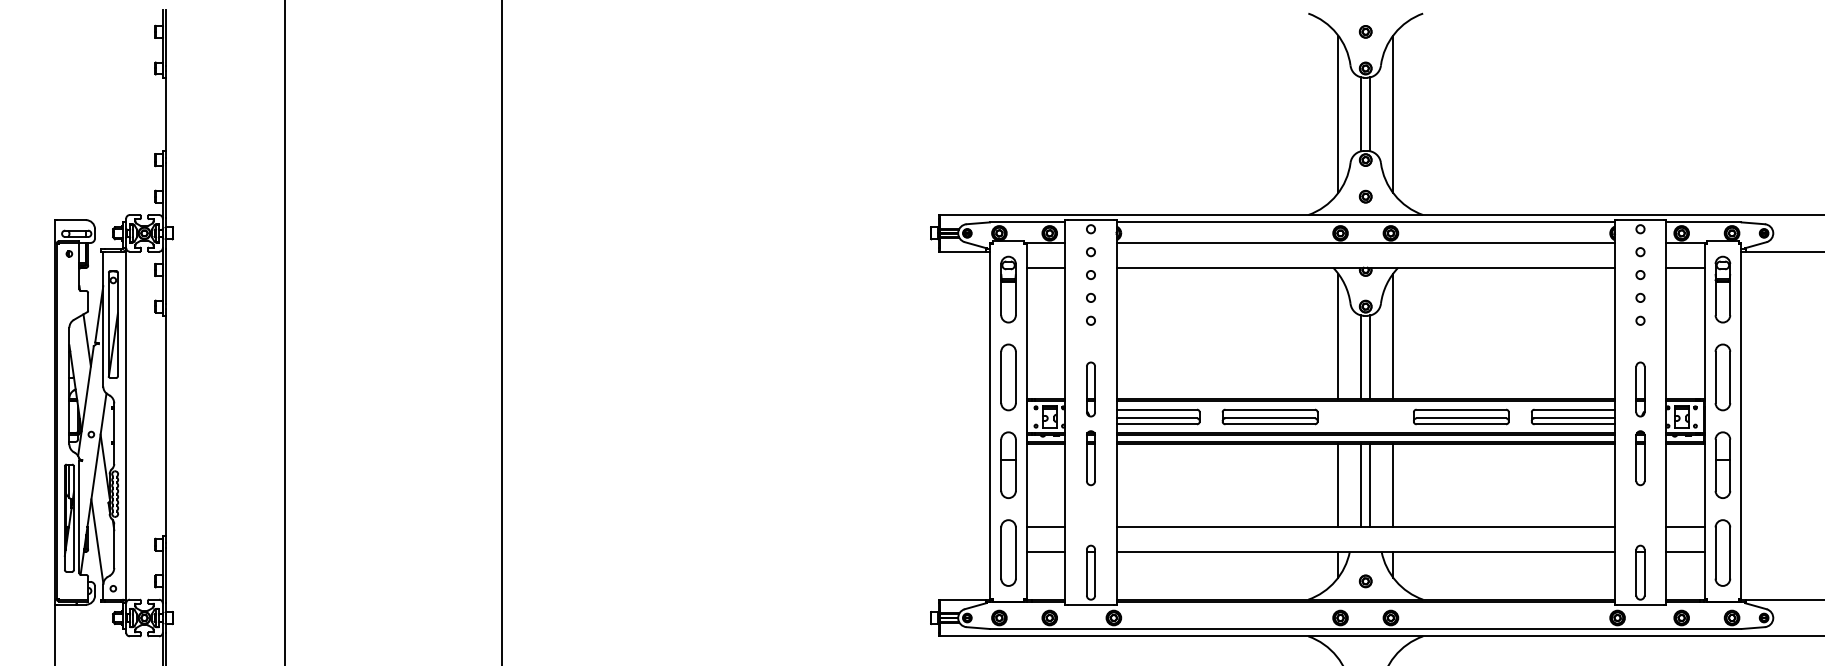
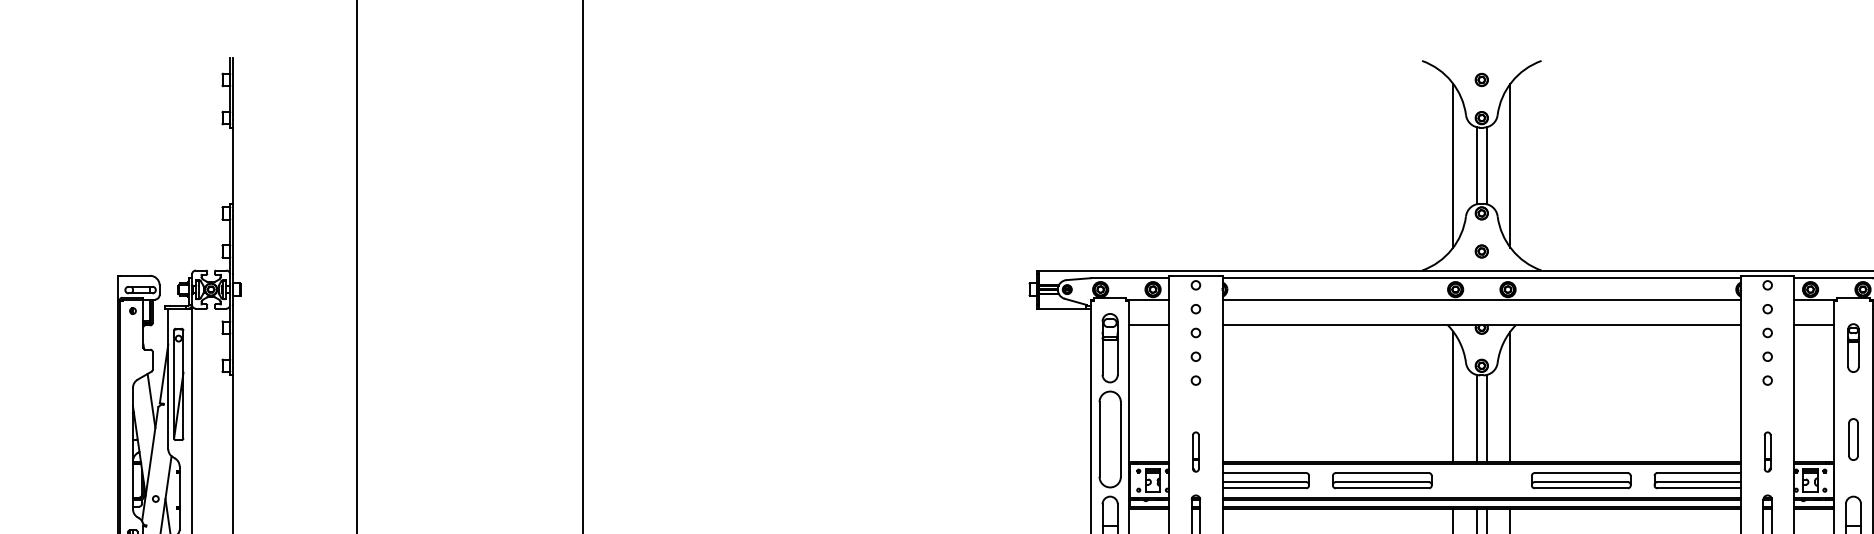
part: (1722, 289) -> (1853, 348), size x0.7
part: (1008, 377) -> (1110, 439), size x1.4
part: (1722, 377) -> (1853, 439), size x0.6
part: (1090, 389) -> (1195, 452), size x0.7
part: (1640, 389) -> (1767, 452), size x0.7

